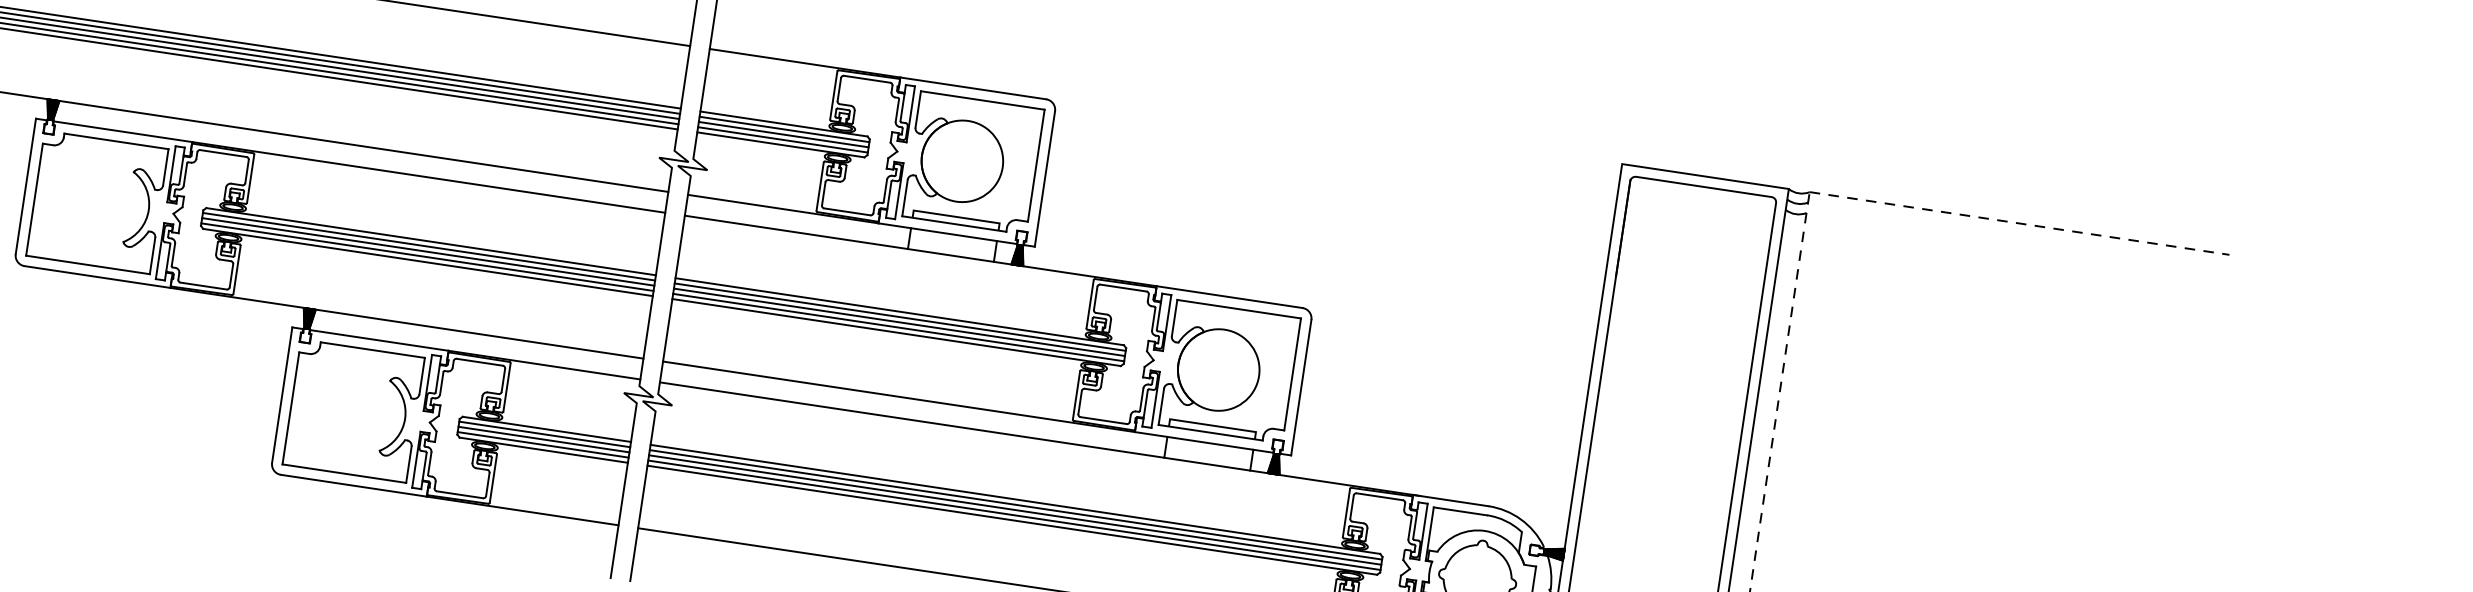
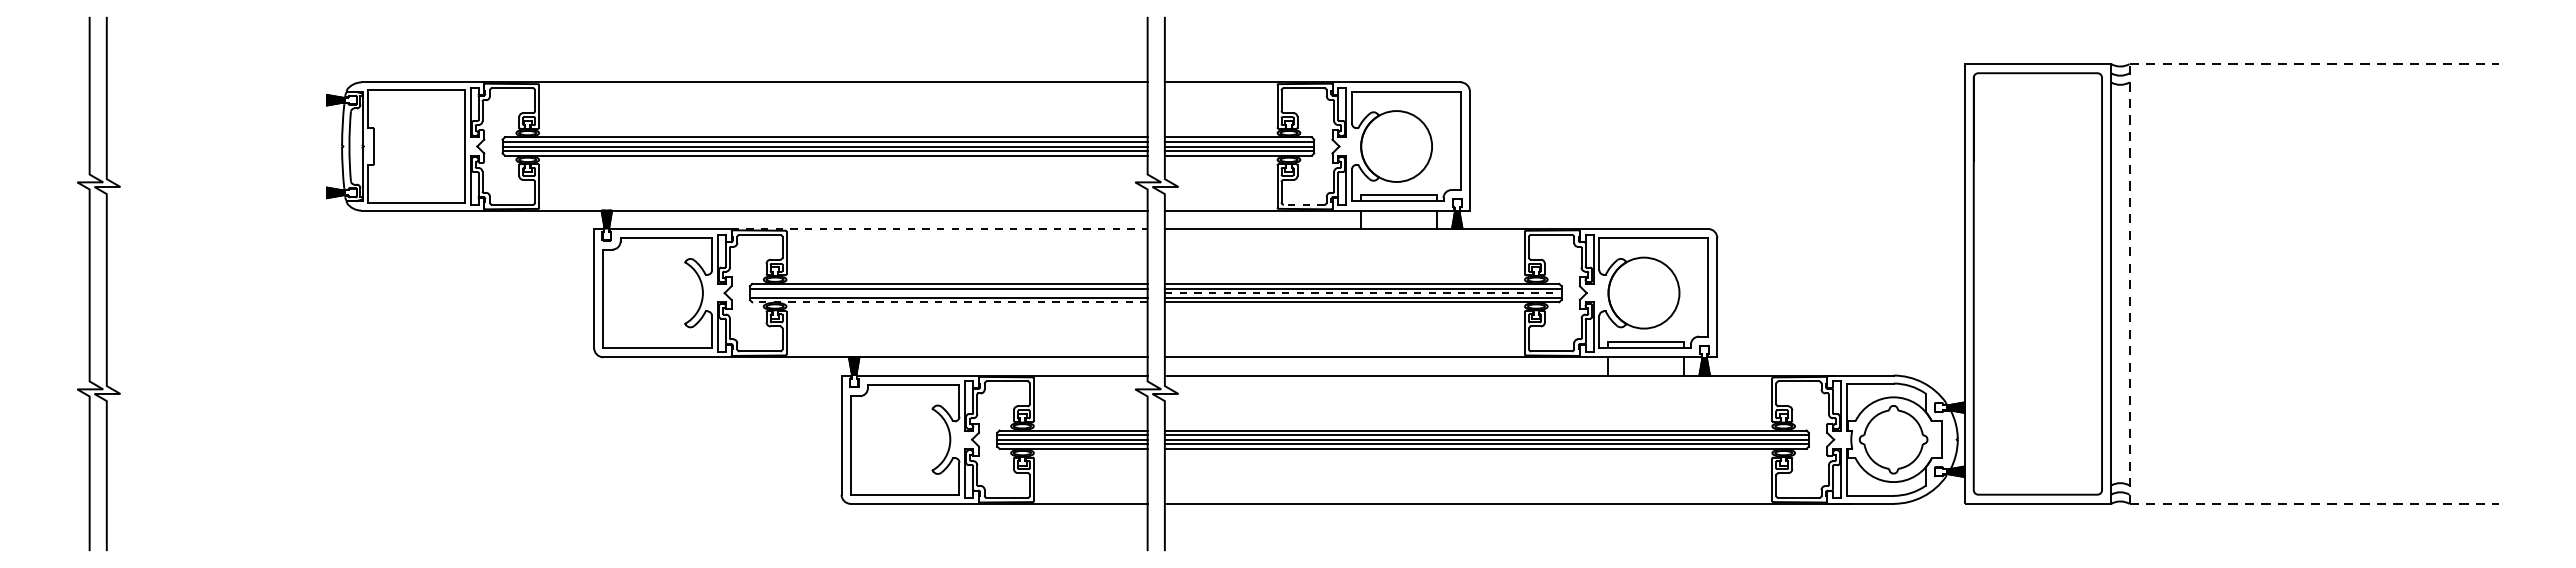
line: (429, 177) -> (940, 228), solid -> dashed
line: (846, 211) -> (1303, 204), solid -> dashed
line: (427, 252) -> (948, 293), removed
line: (427, 262) -> (949, 302), solid -> dashed
line: (899, 322) -> (1363, 293), solid -> dashed

